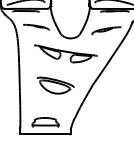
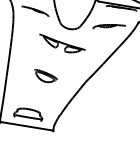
part: (65, 53) -> (61, 44), size x0.7
part: (55, 85) -> (45, 76), size x0.6

